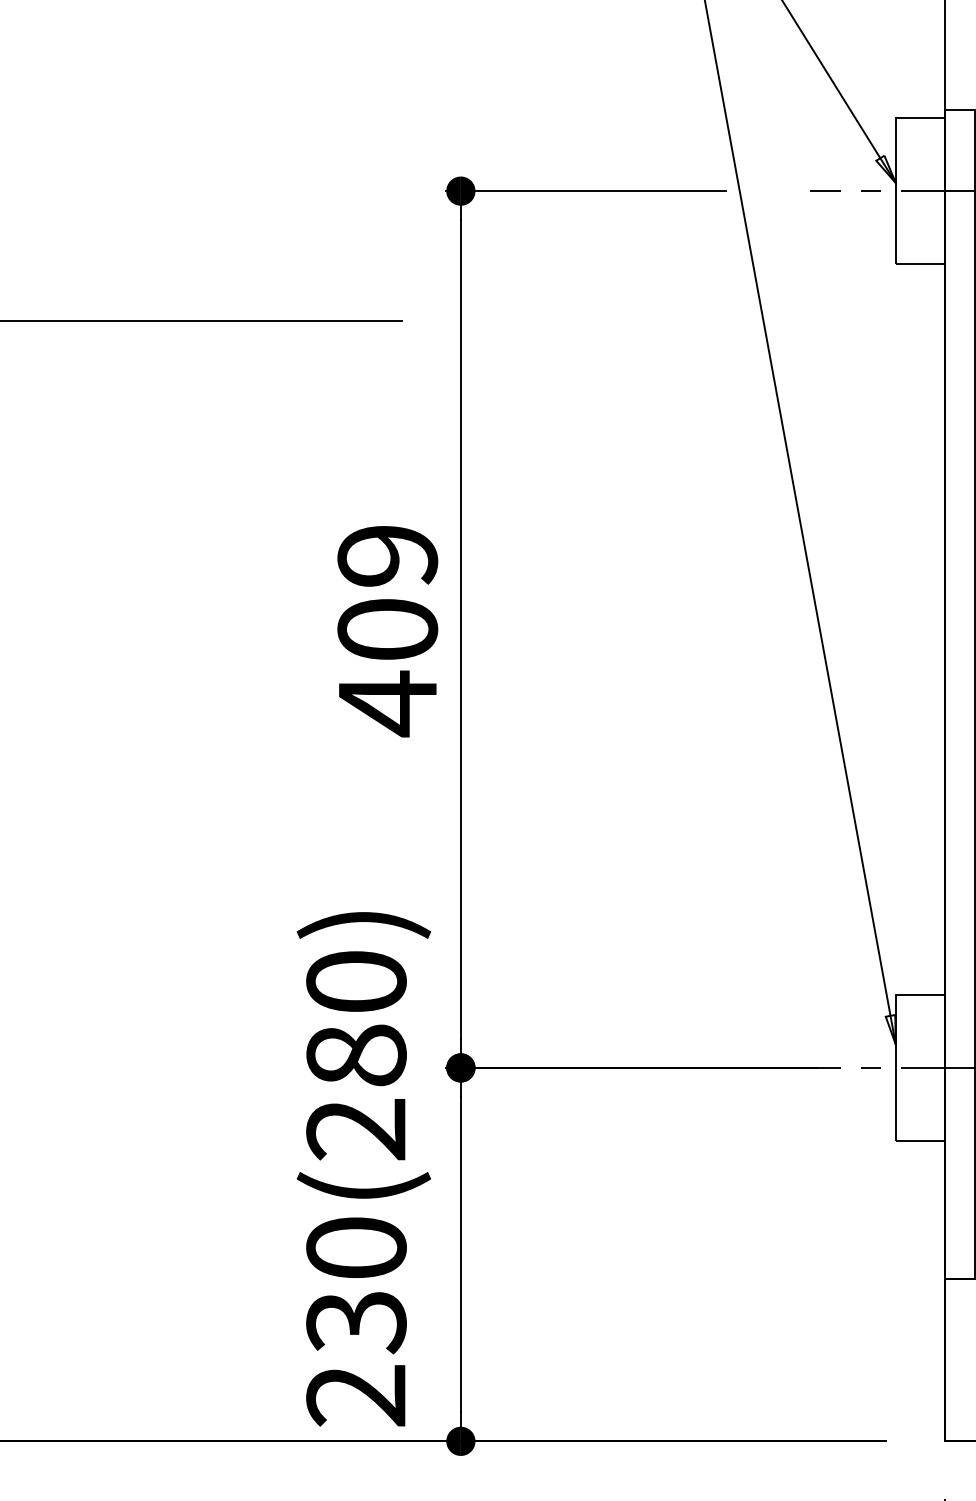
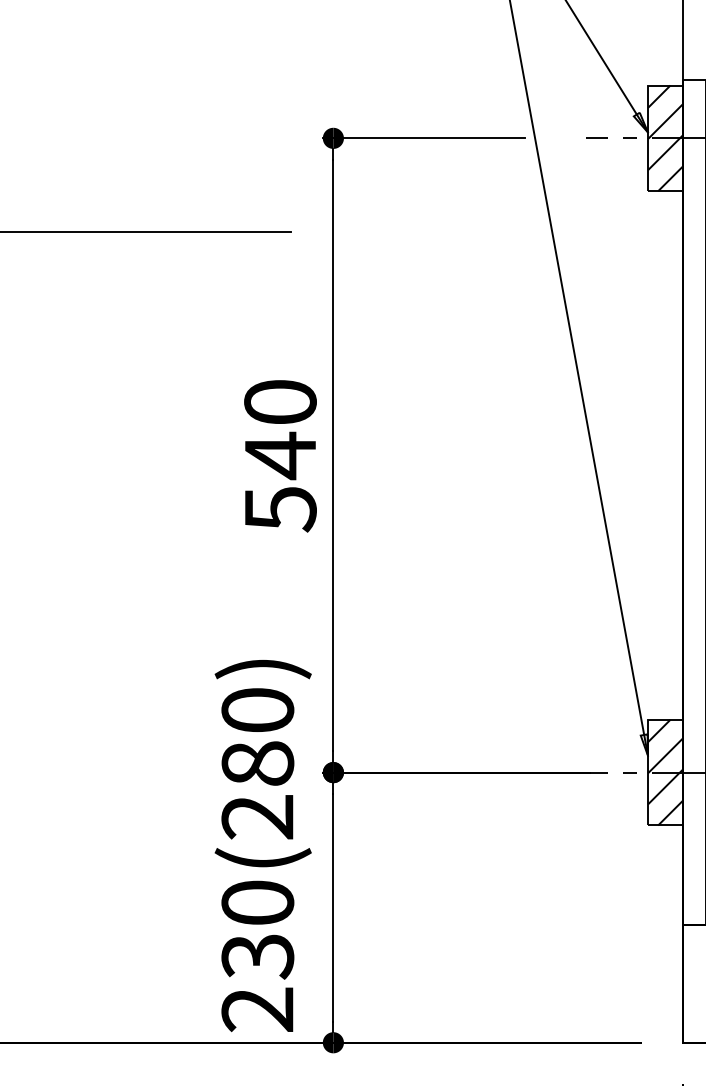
hatch: (919, 191) -> (665, 138), added
text: (387, 631) -> (280, 456), 409 -> 540
hatch: (919, 1067) -> (665, 772), added

